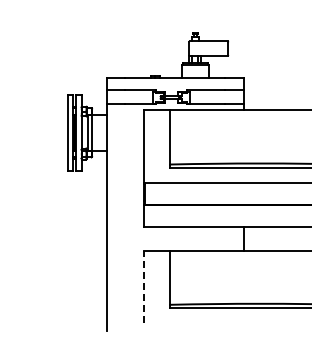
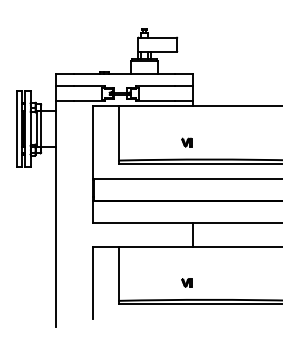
part: (237, 146) -> (186, 142), added
line: (143, 286) -> (92, 282), dashed -> solid
part: (237, 286) -> (186, 282), added

